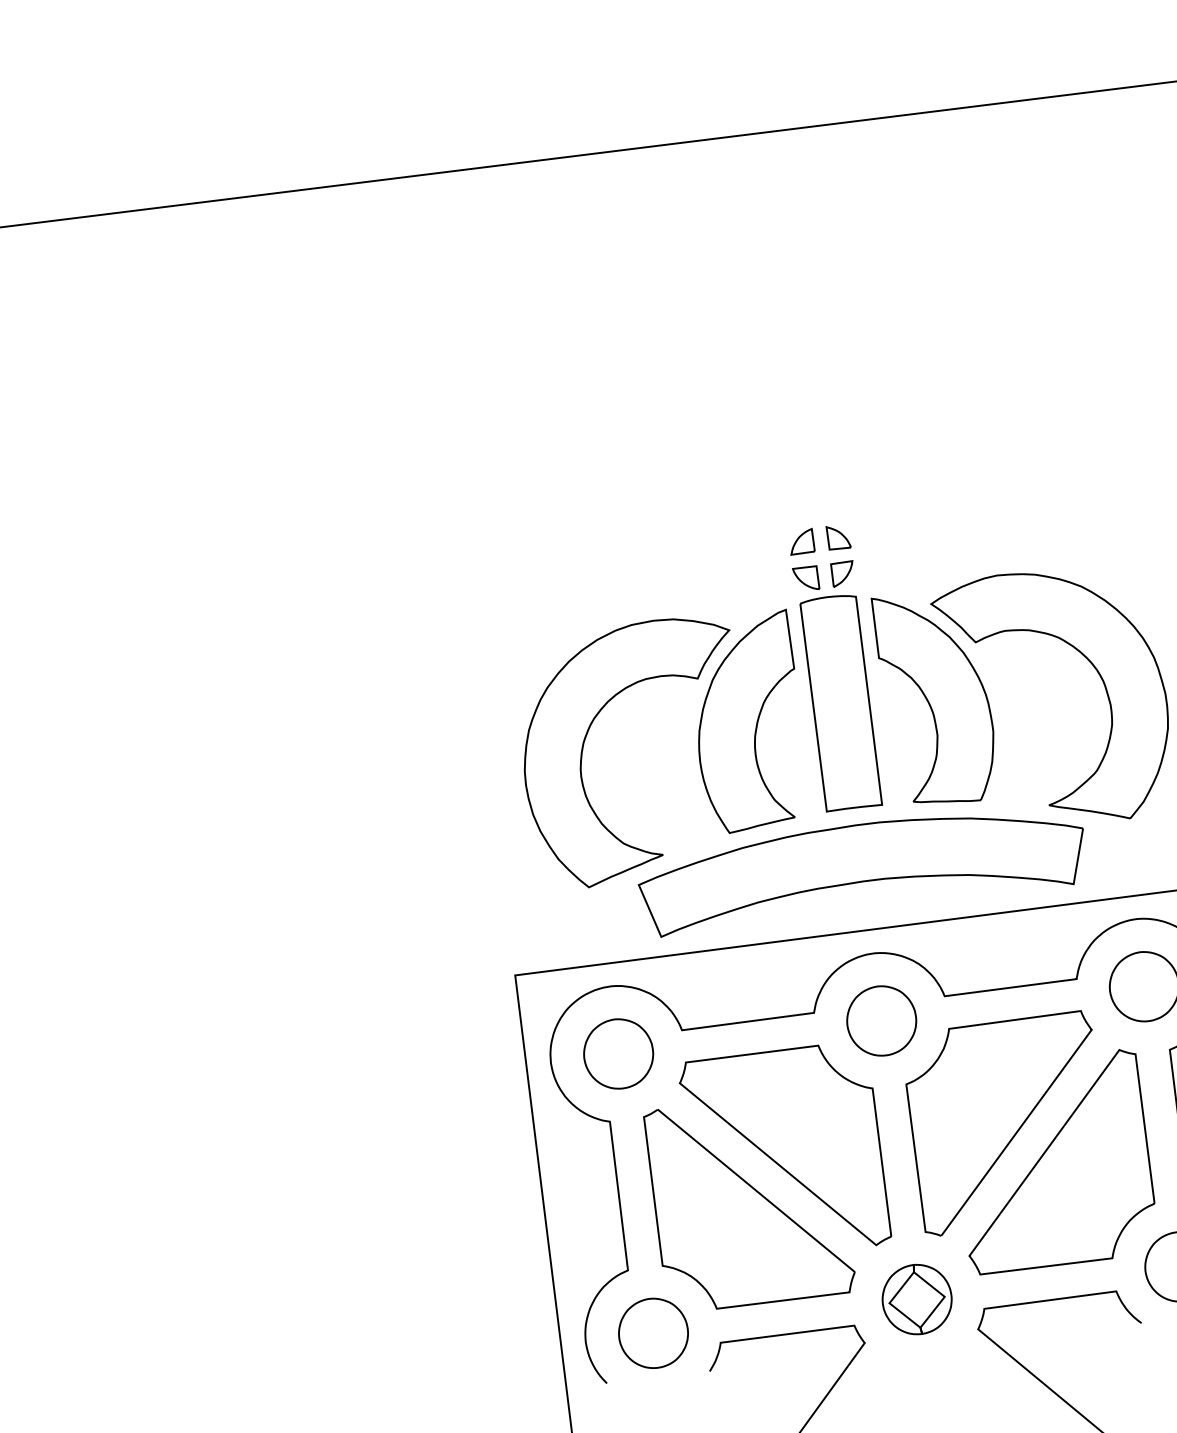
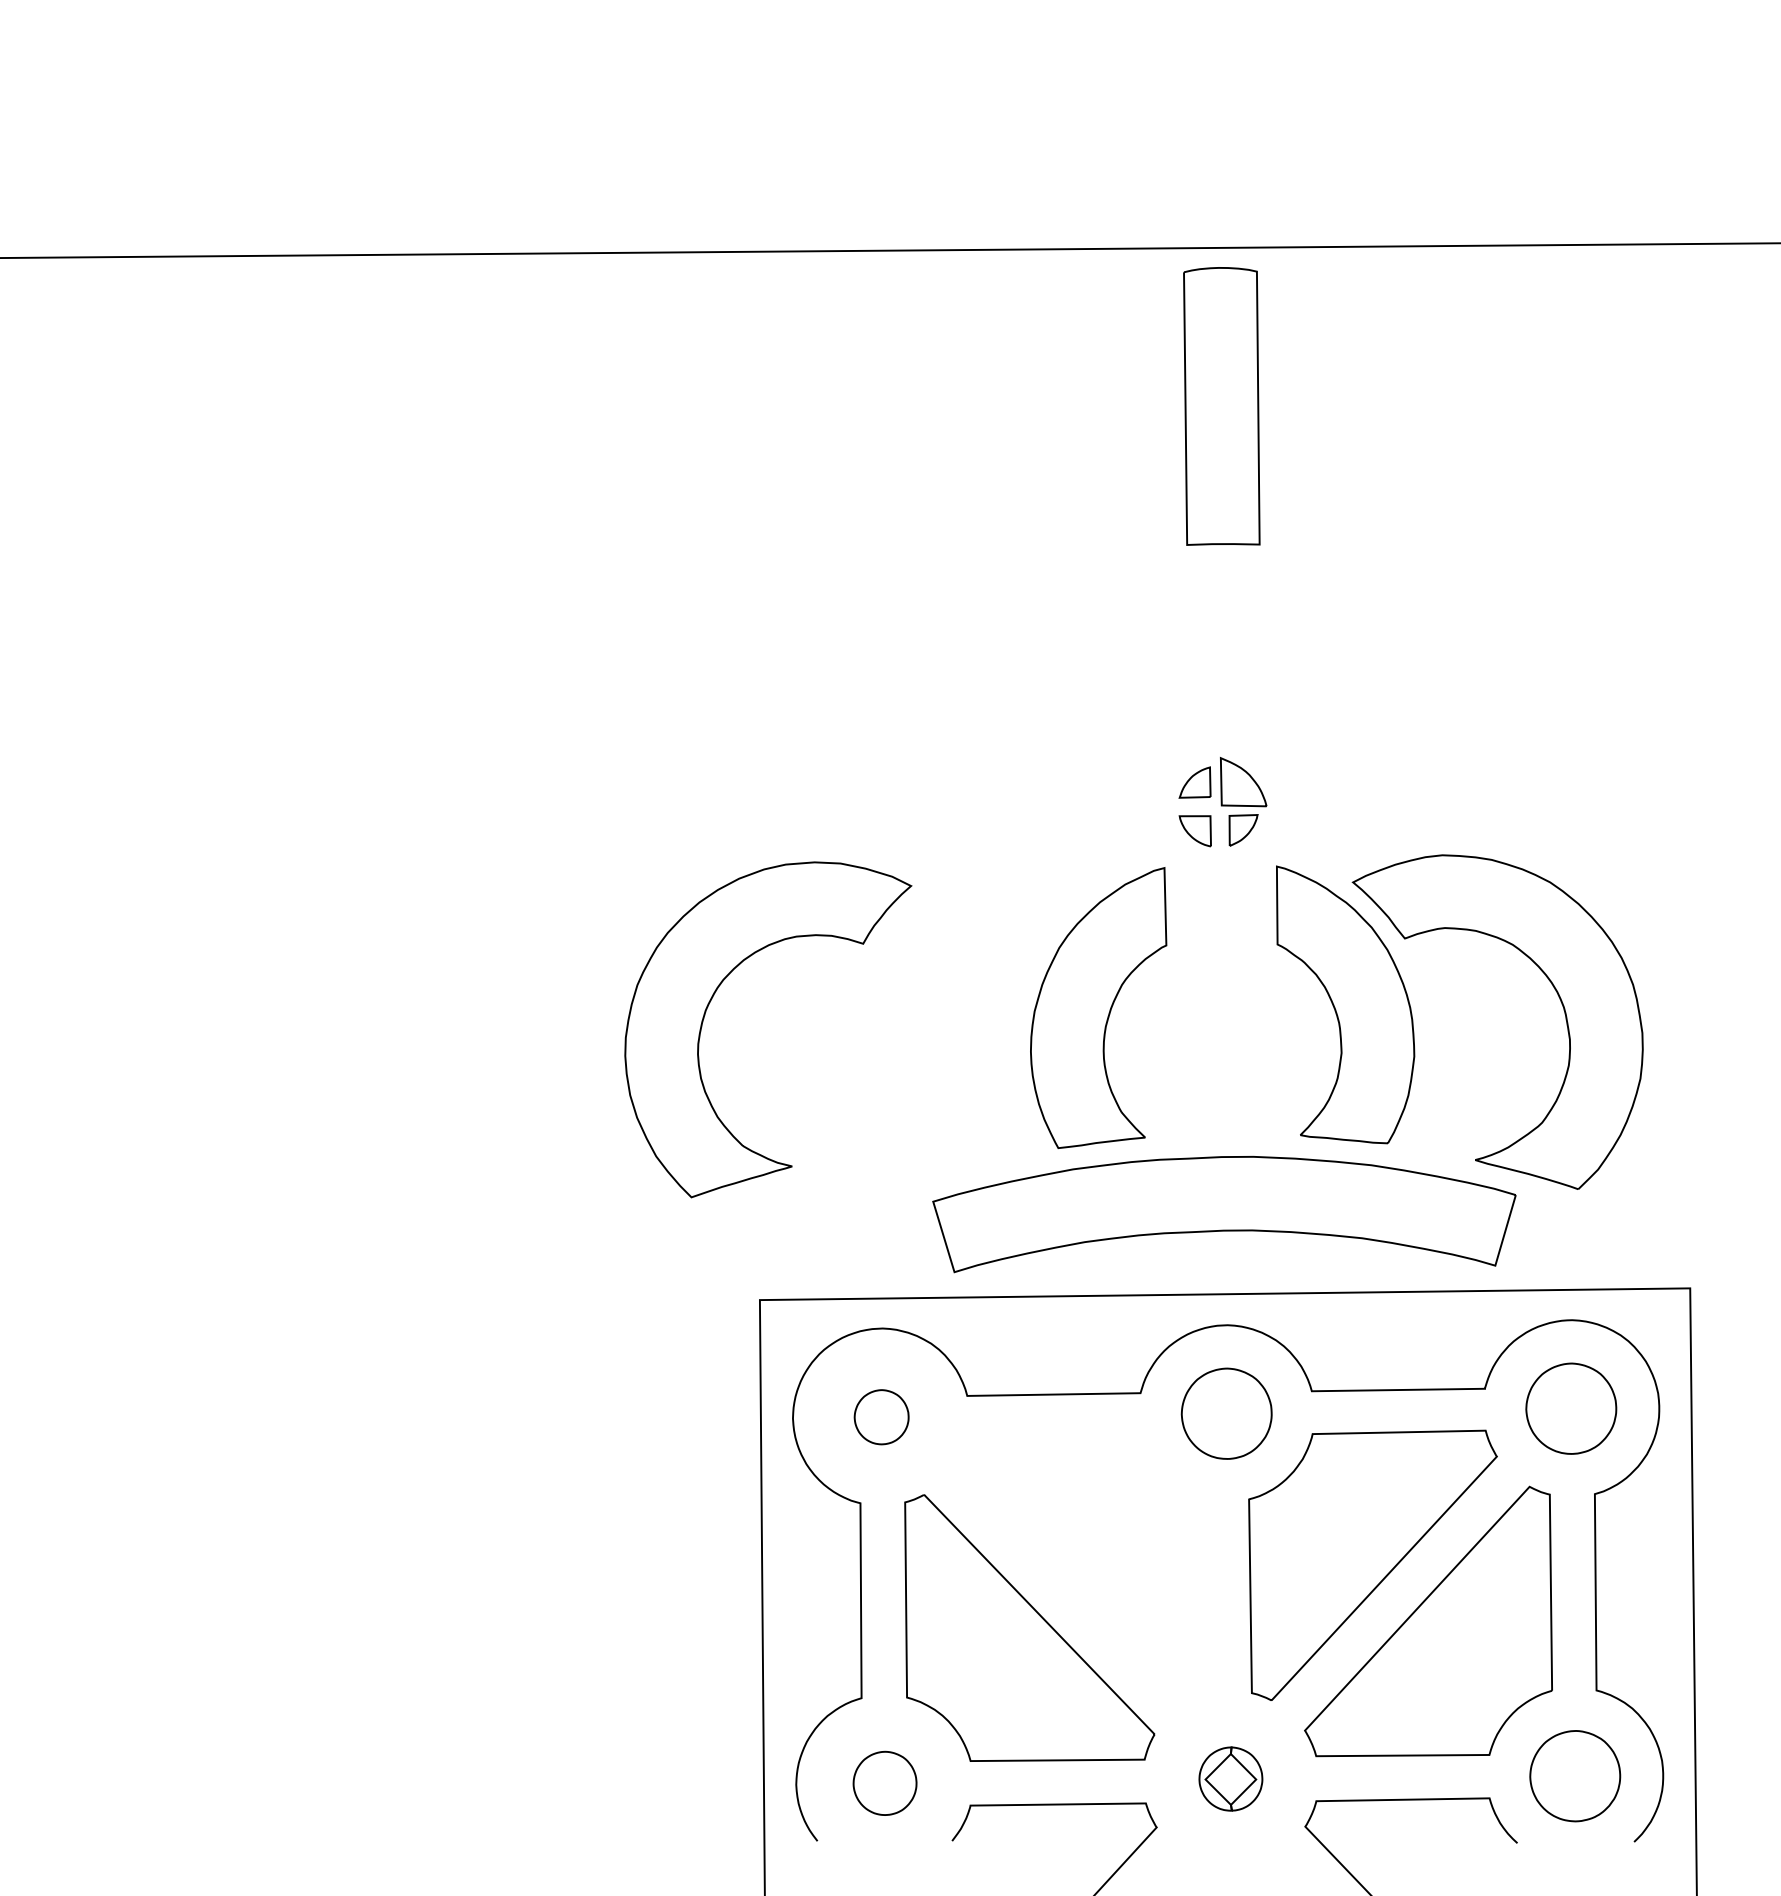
part: (838, 537) -> (1243, 782), size x1.6
part: (840, 702) -> (1221, 406), moved
part: (587, 734) -> (712, 999), moved
part: (618, 1054) -> (881, 1417), size x0.6
part: (784, 1152) -> (1081, 1569), removed
part: (916, 1299) -> (1230, 1778), size x0.7
part: (653, 1333) -> (884, 1783), size x0.7

